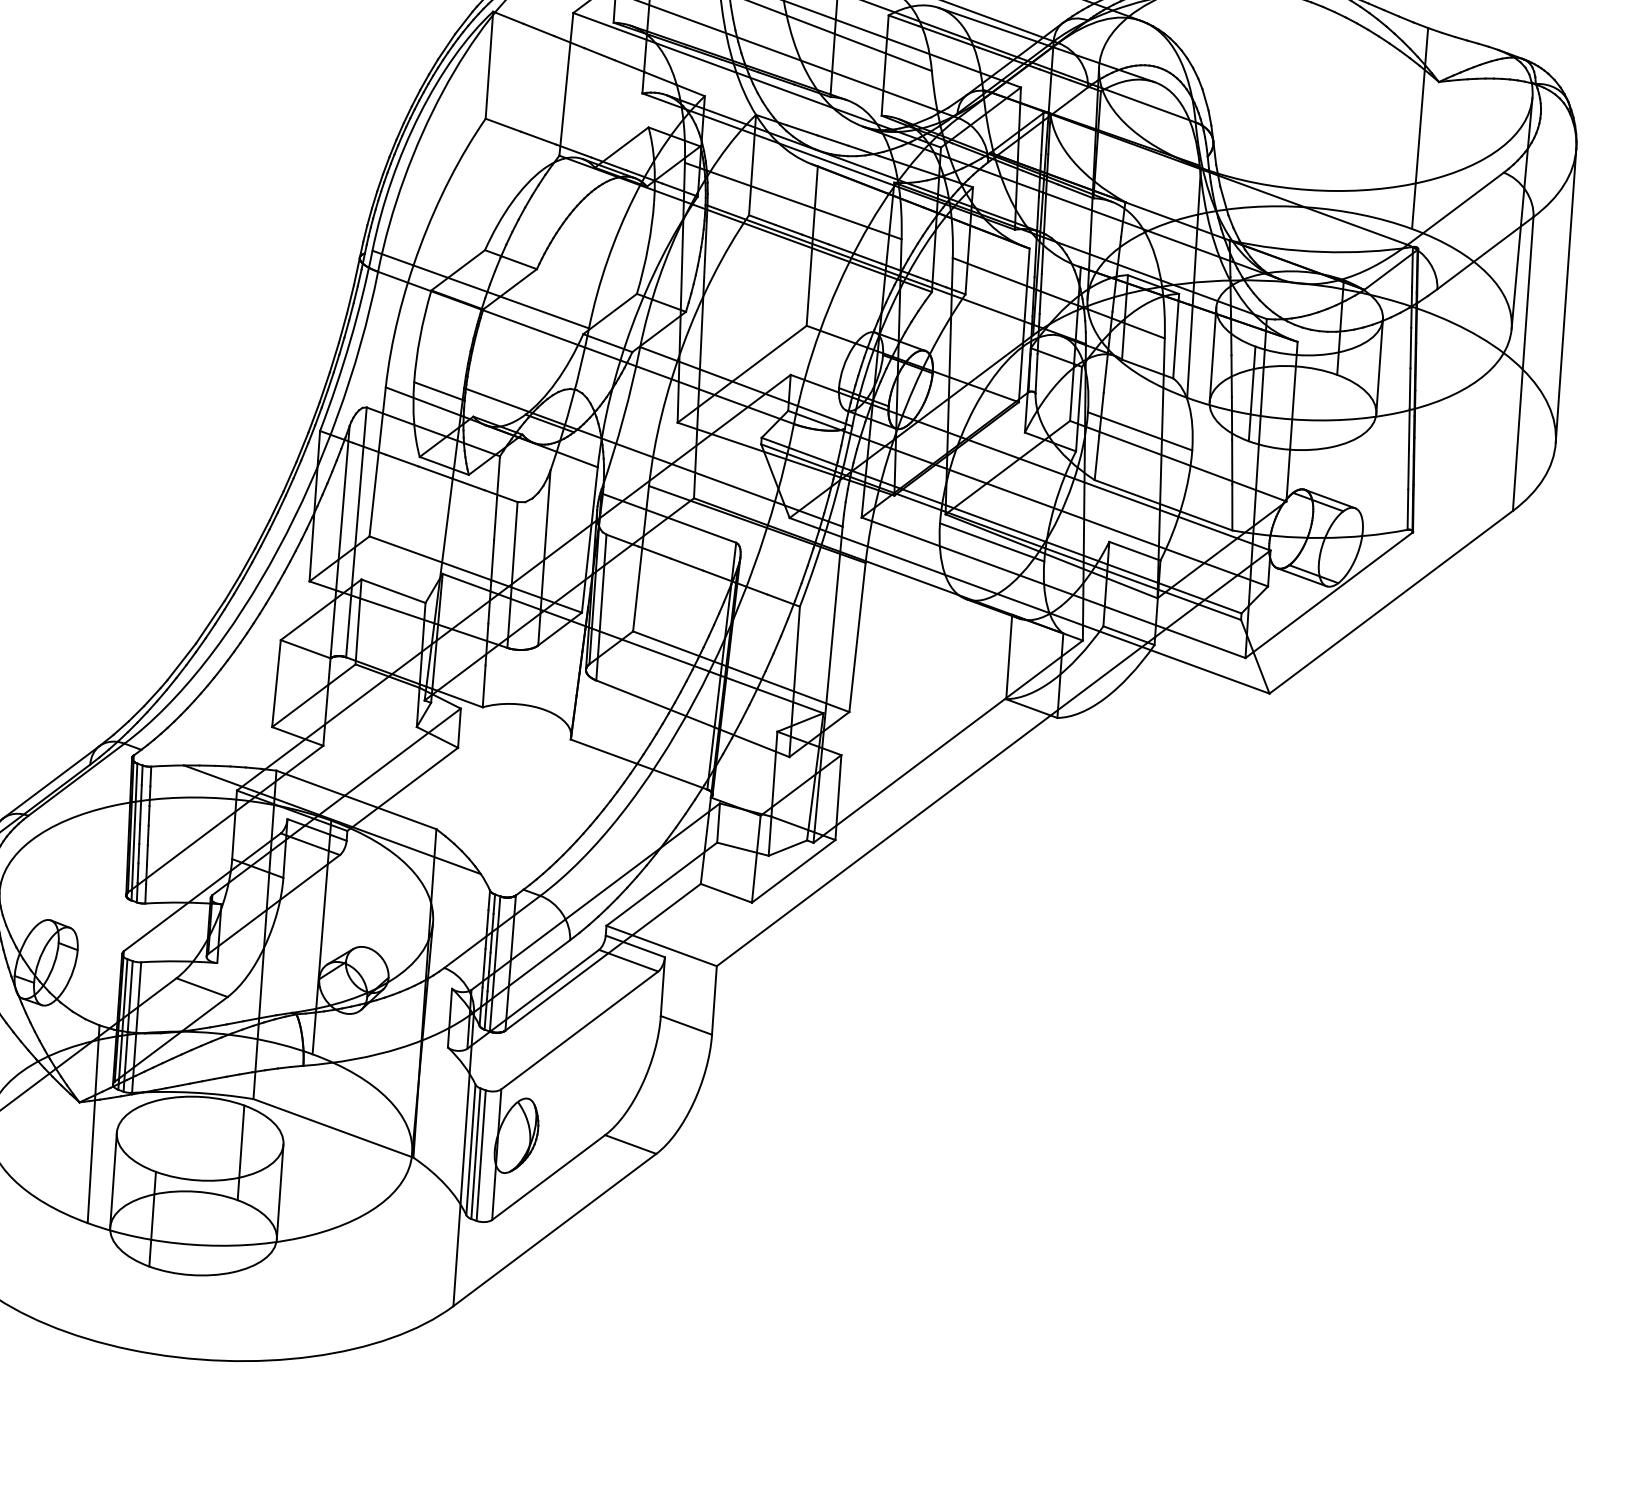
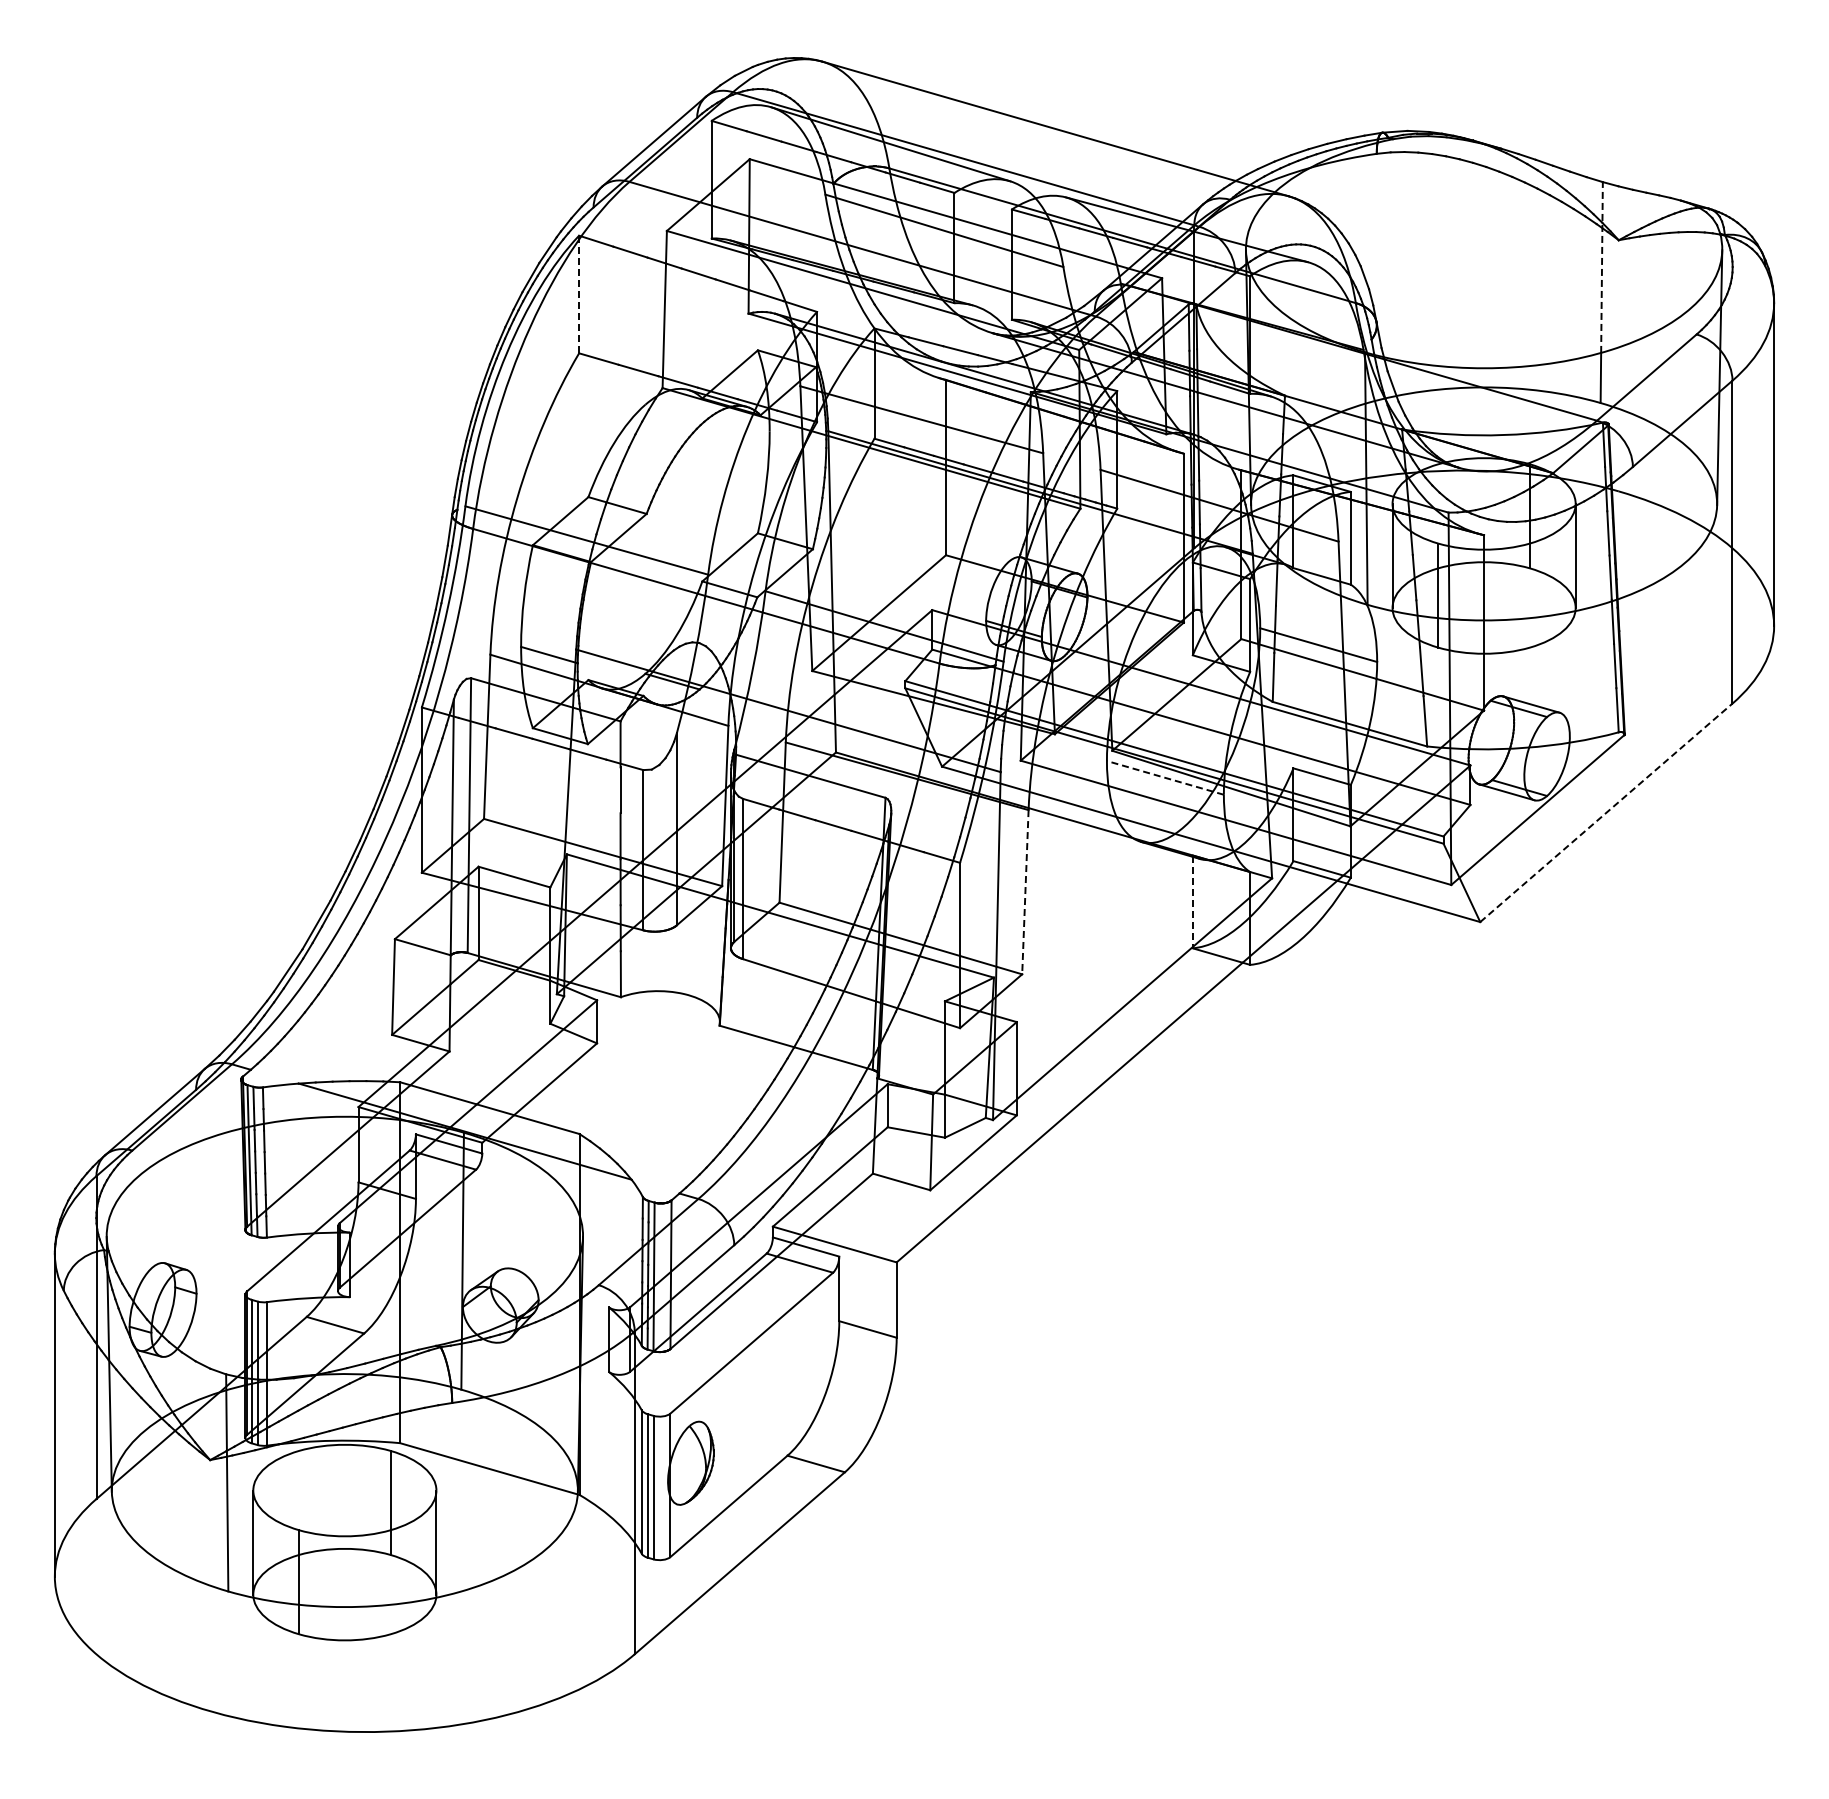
line: (489, 65) -> (579, 294), solid -> dashed
line: (1422, 105) -> (1602, 267), solid -> dashed
line: (992, 542) -> (1165, 777), solid -> dashed
line: (1391, 601) -> (1606, 812), solid -> dashed
line: (857, 637) -> (1025, 892), solid -> dashed
line: (1008, 657) -> (1192, 902), solid -> dashed

